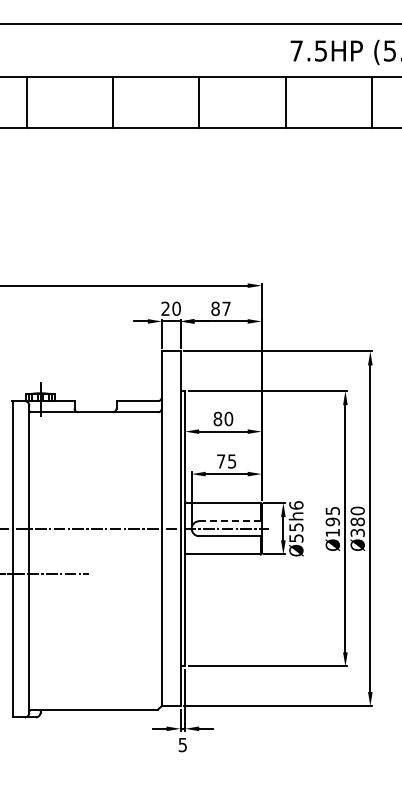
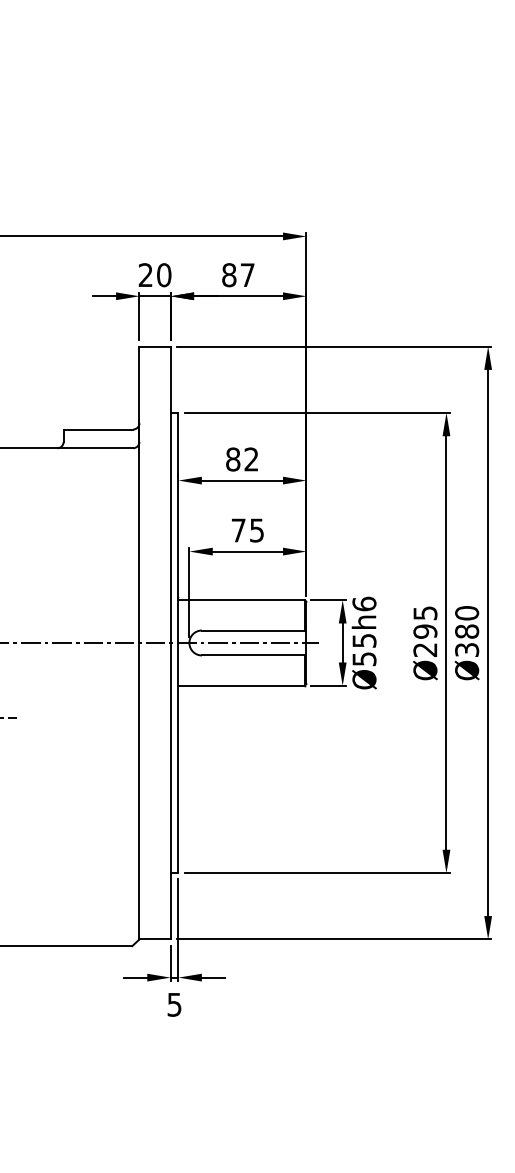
text: (228, 418) -> (250, 458), 80 -> 82
line: (230, 521) -> (254, 630), dashed -> solid
text: (332, 533) -> (424, 650), Ø195 -> Ø295

